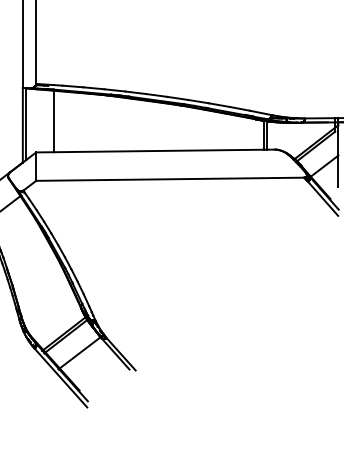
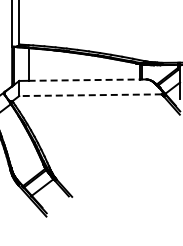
line: (158, 151) -> (84, 80), solid -> dashed
line: (170, 179) -> (90, 95), solid -> dashed

